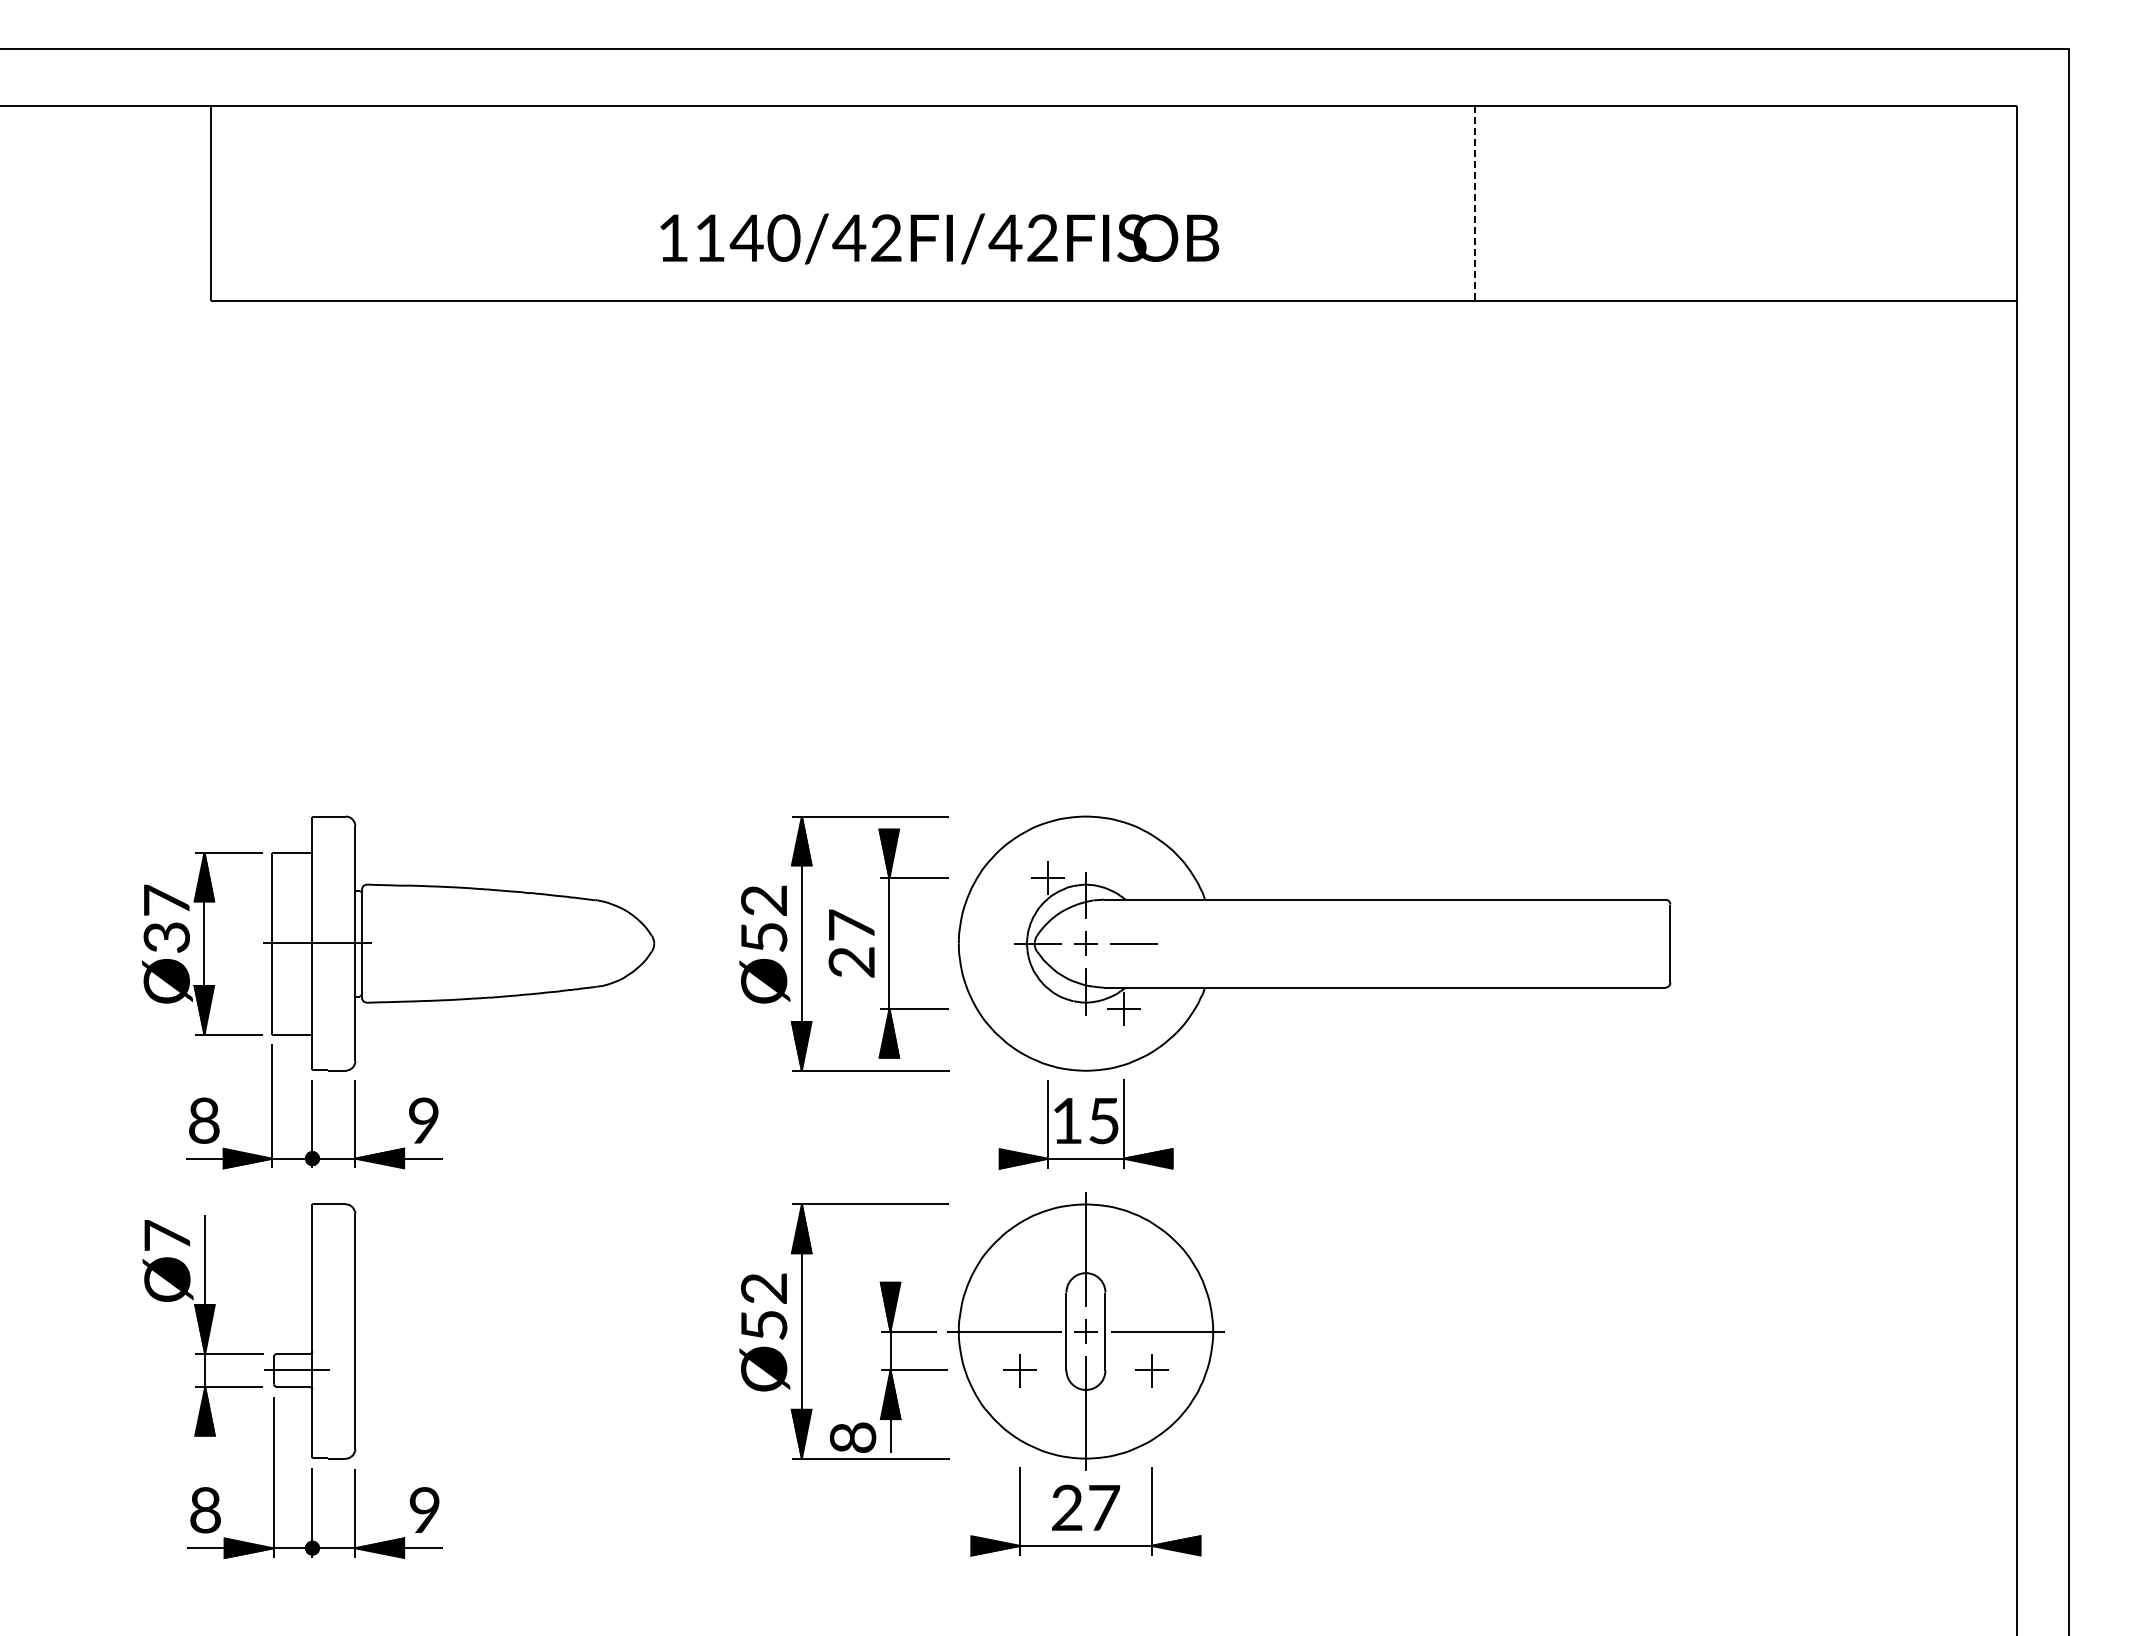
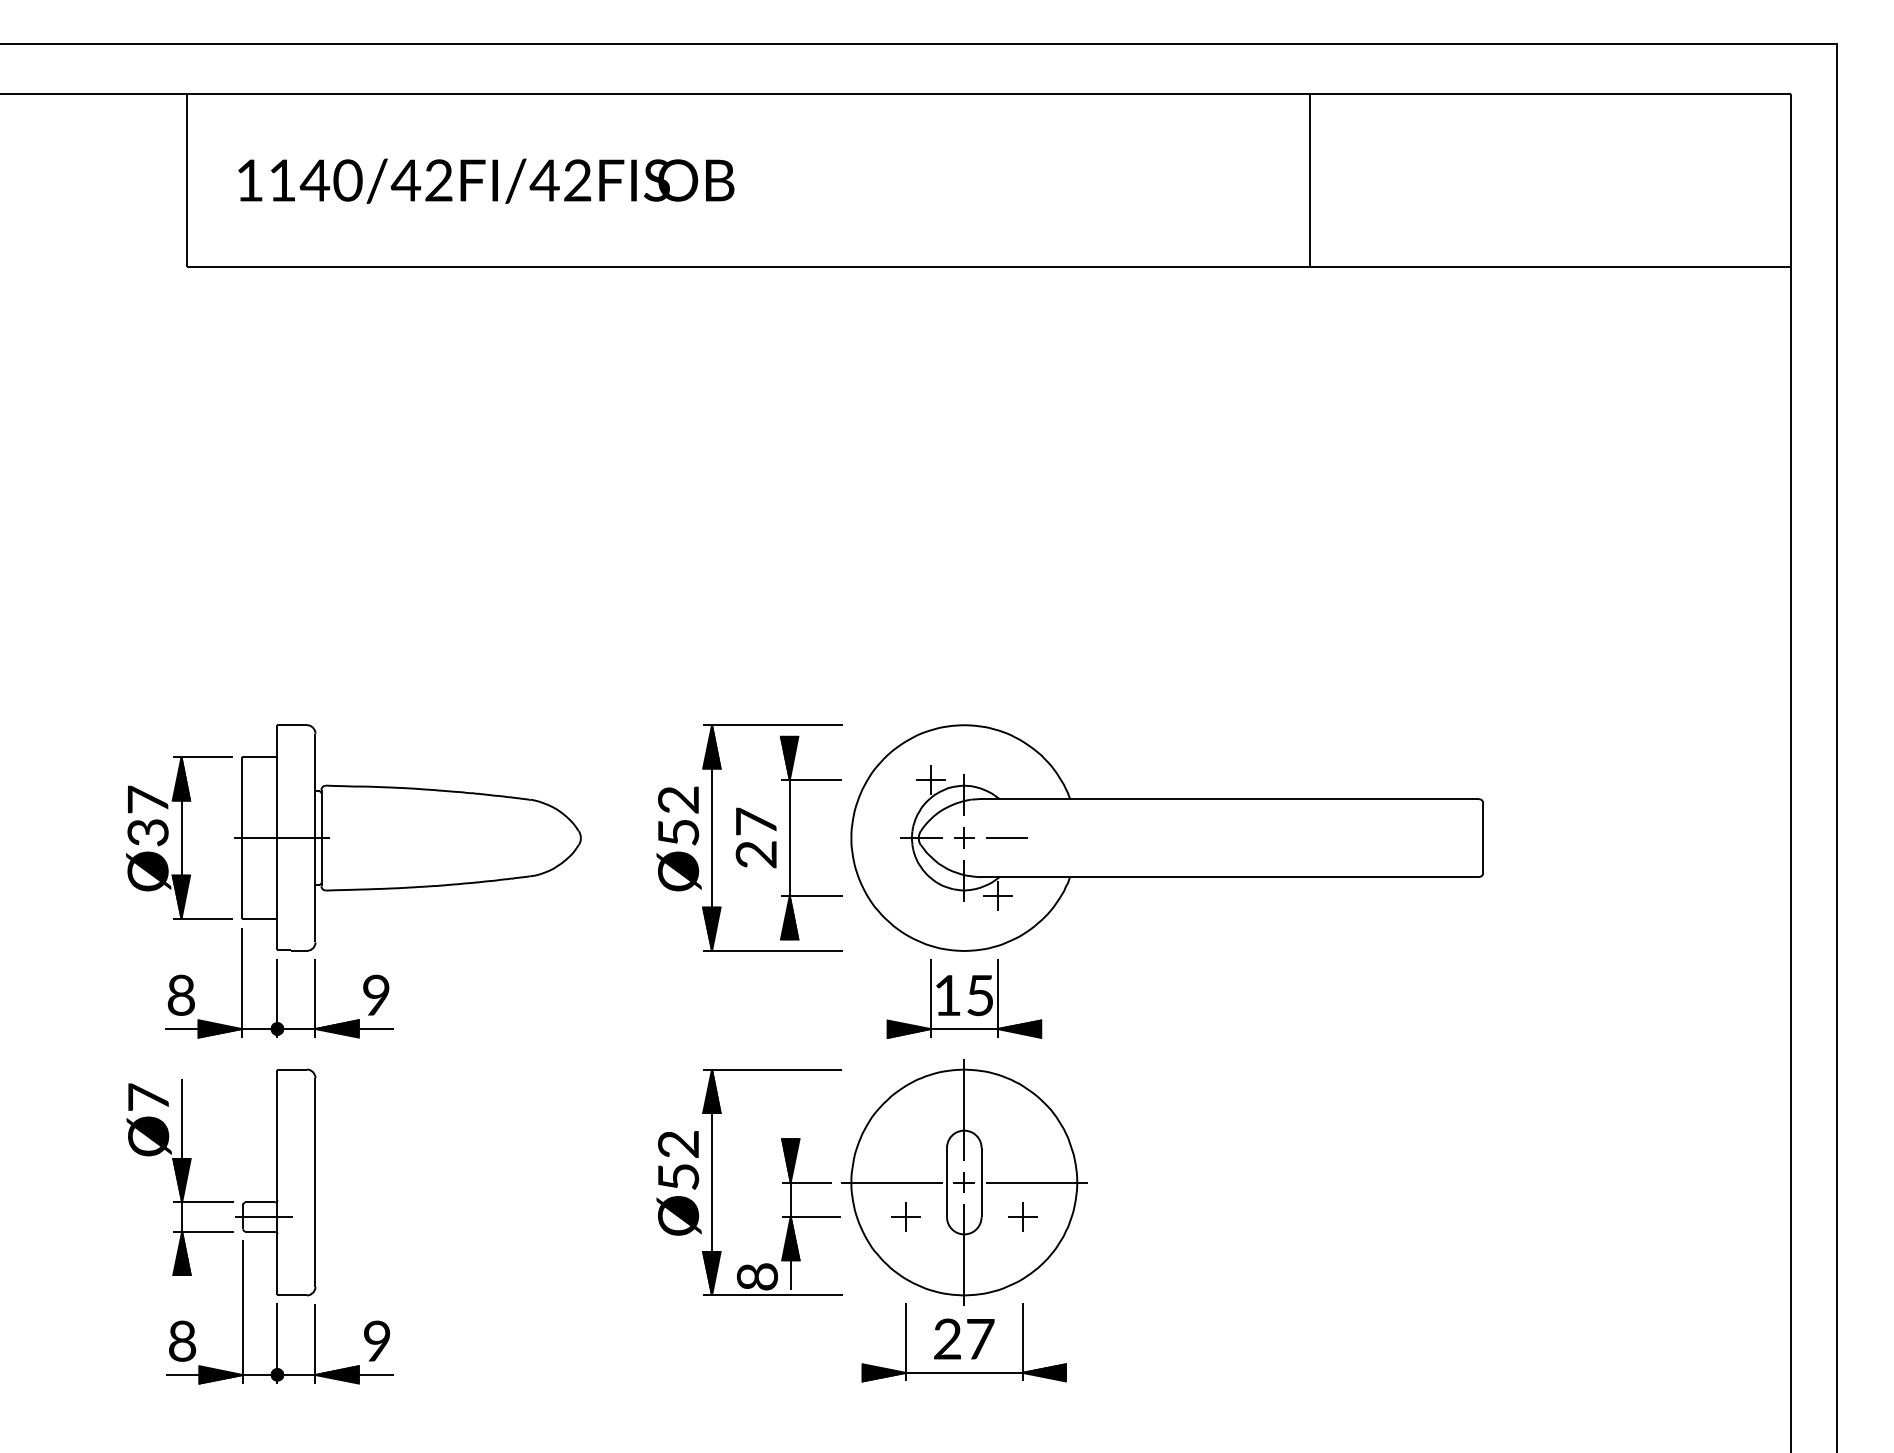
line: (1474, 203) -> (1309, 180), dashed -> solid
text: (939, 238) -> (486, 180), moved

